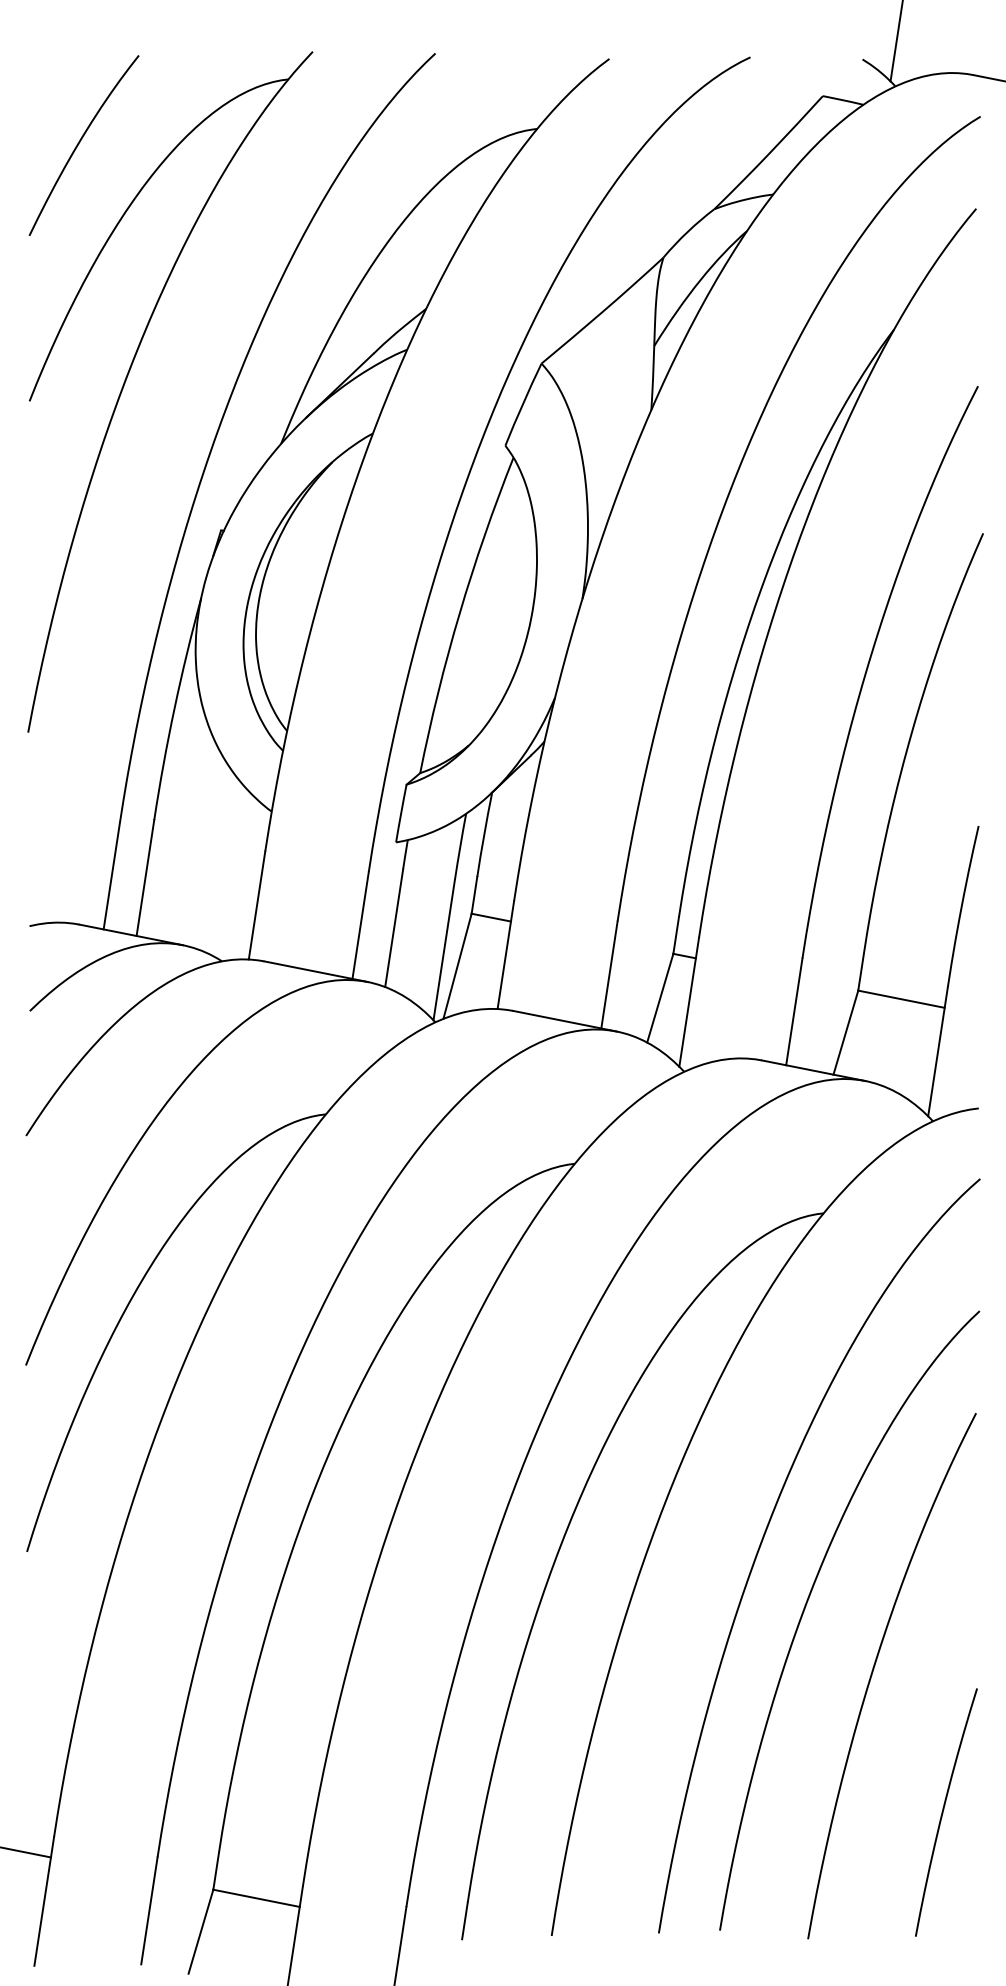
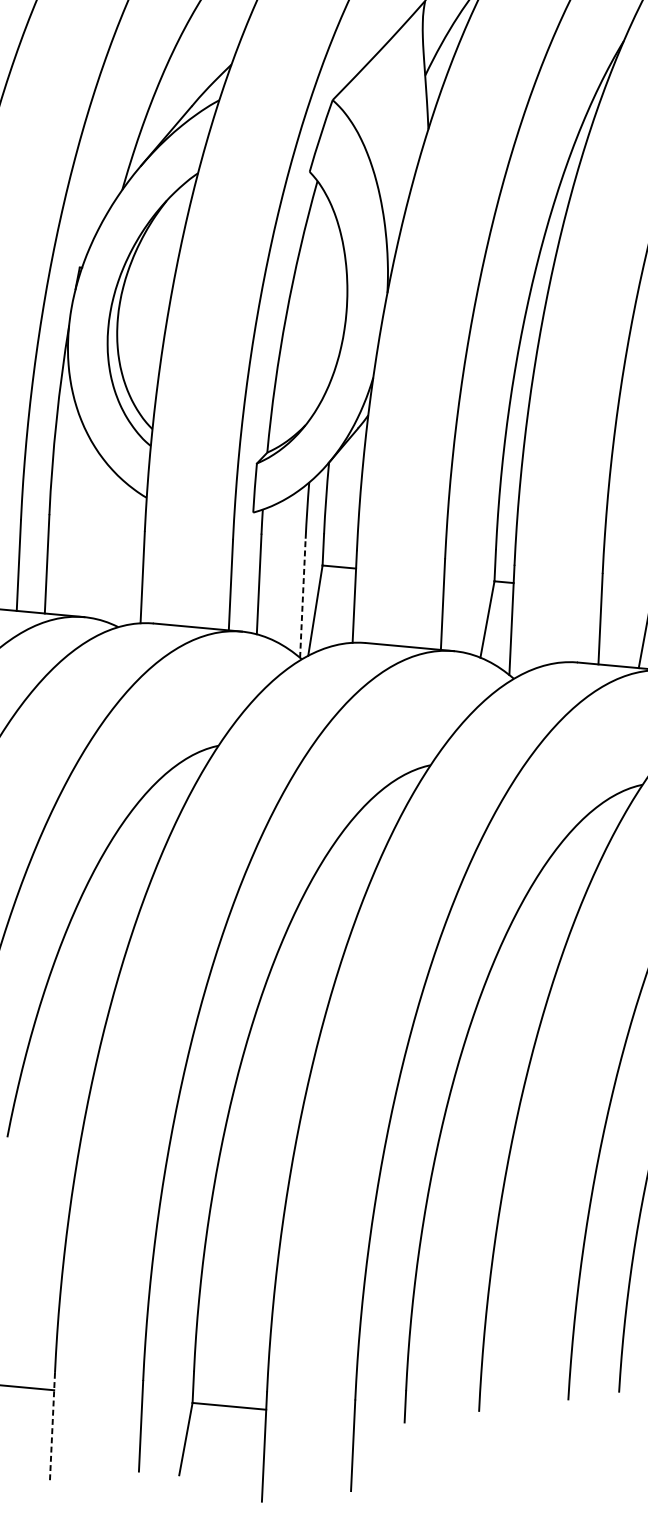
line: (444, 949) -> (303, 597), solid -> dashed
line: (44, 1901) -> (52, 1427), solid -> dashed

